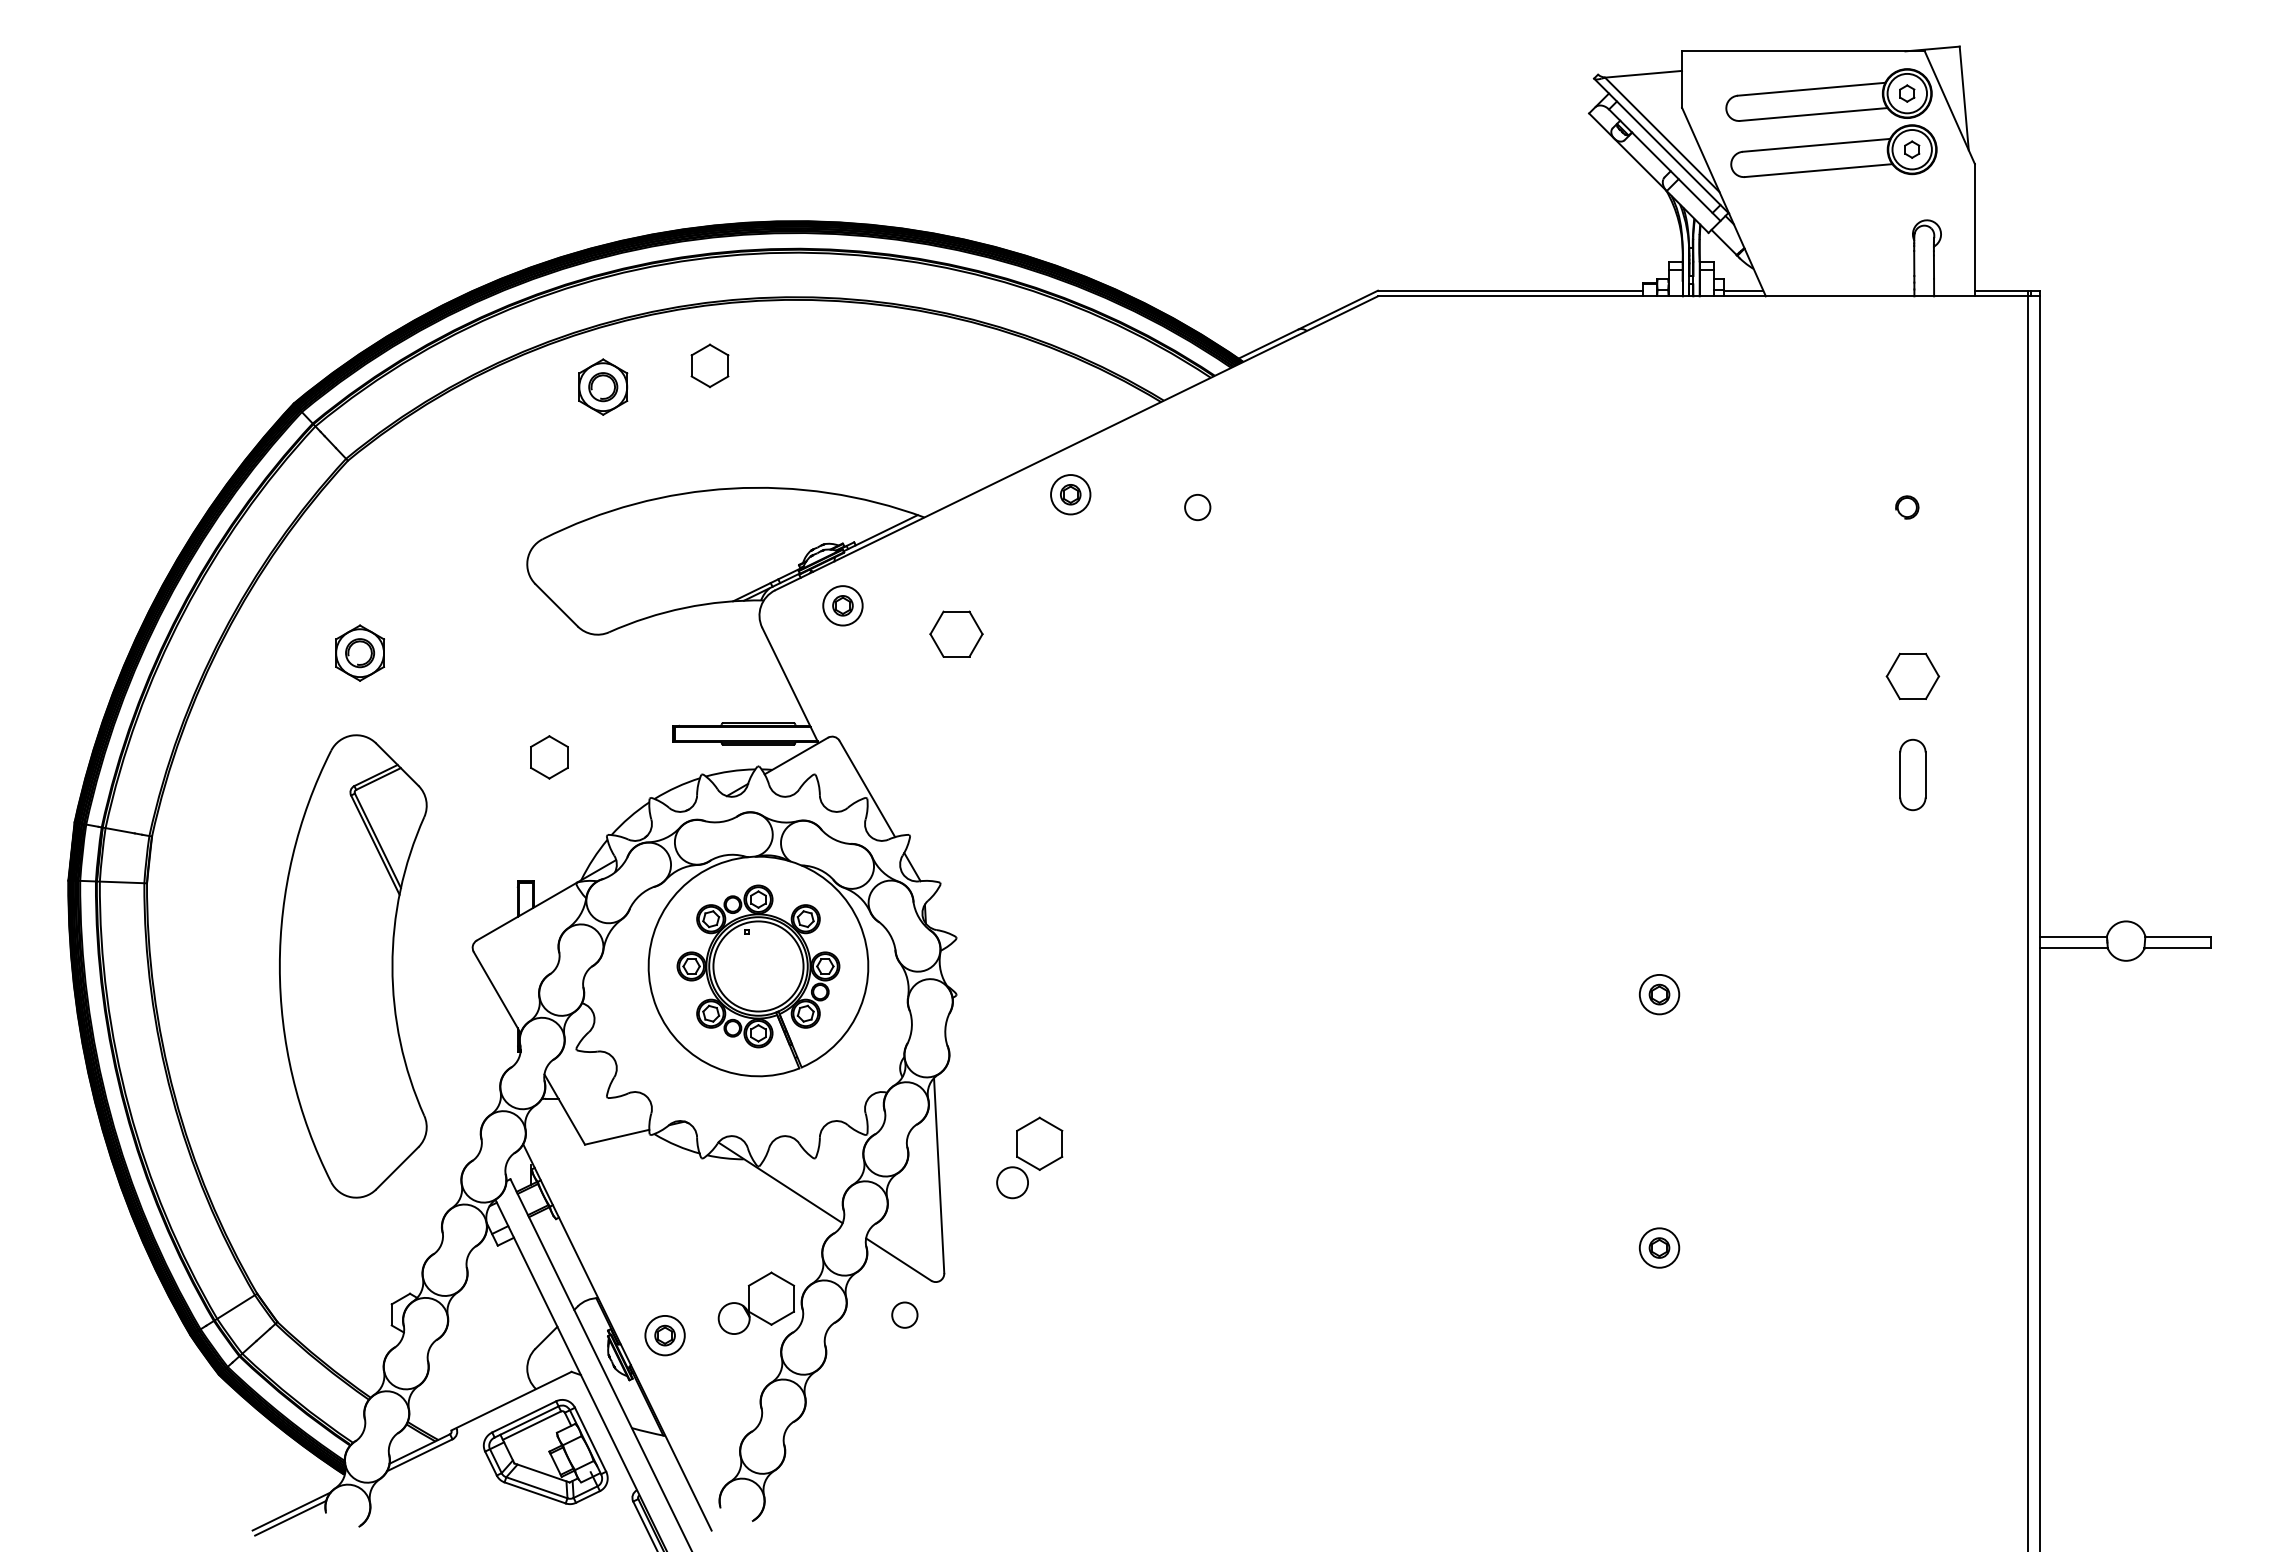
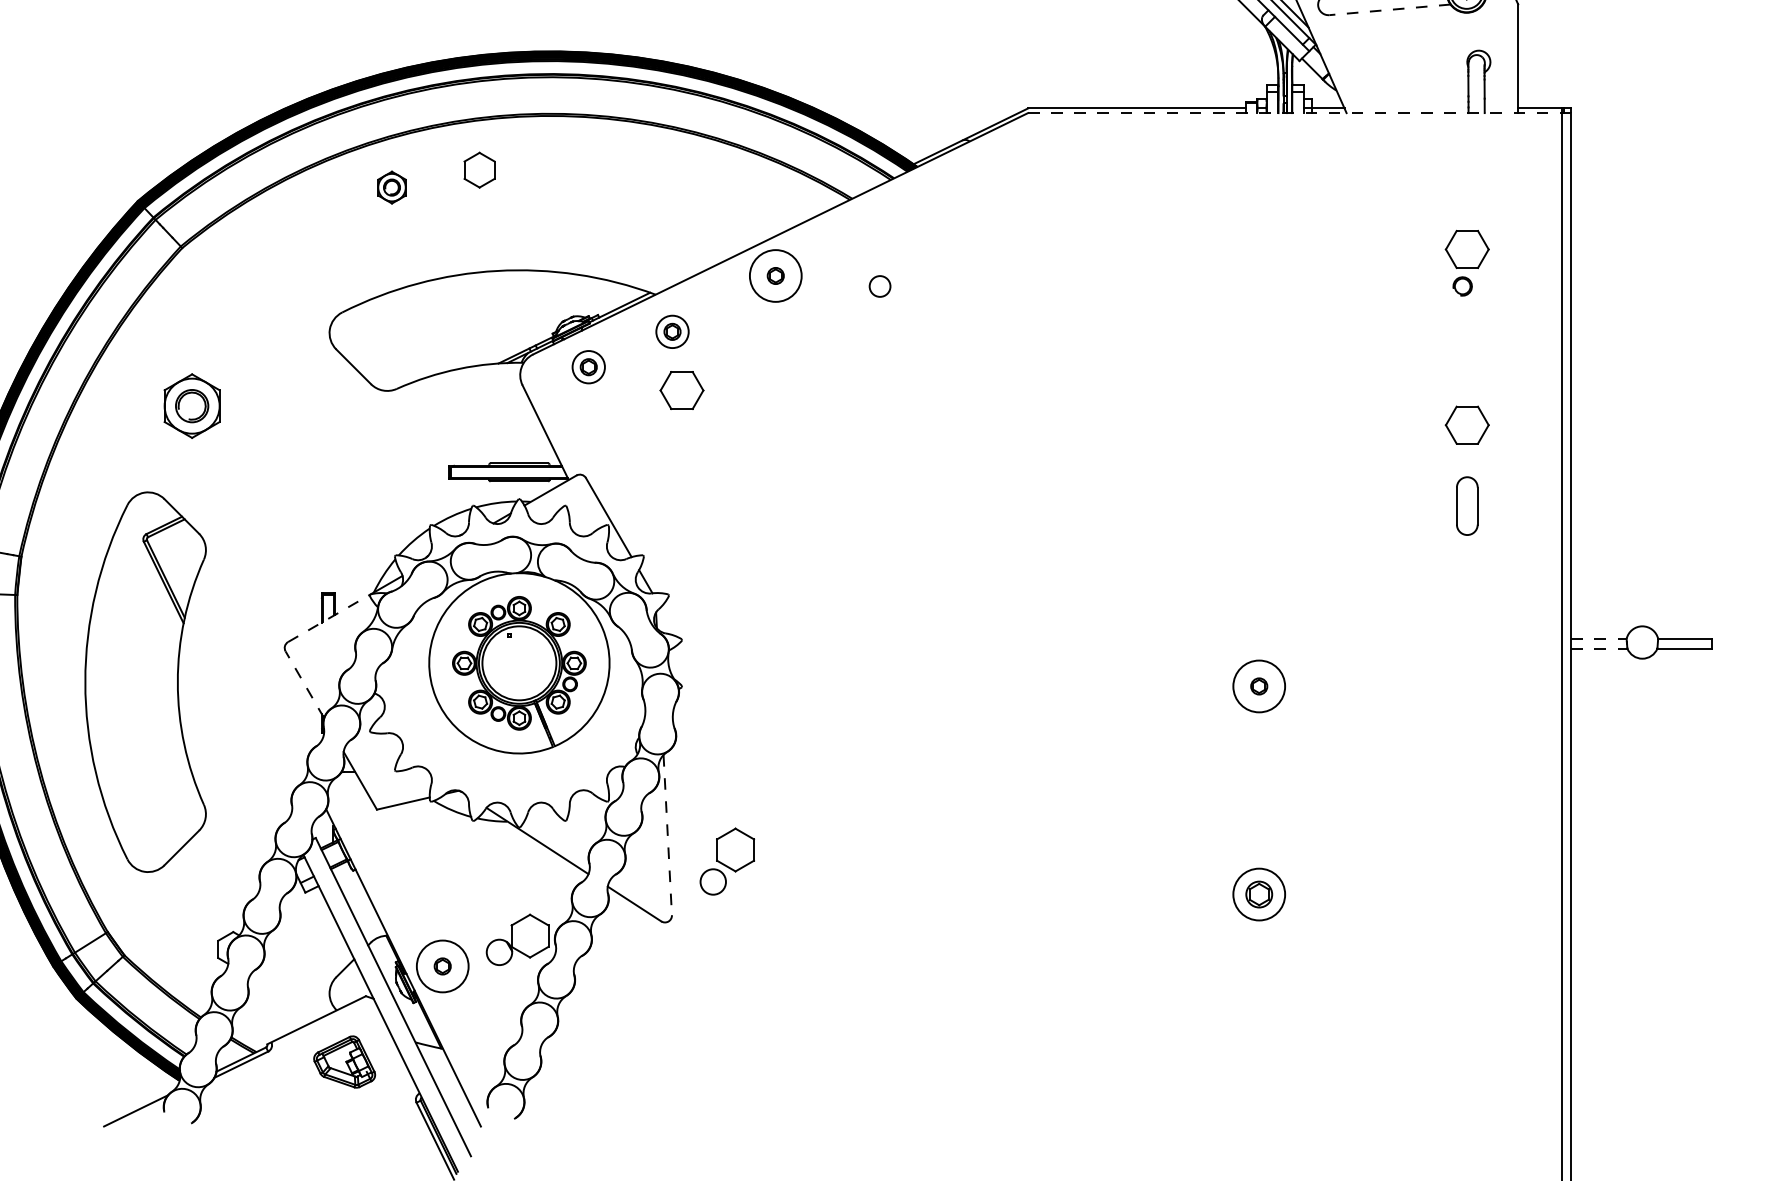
line: (1818, 170) -> (1389, 9), solid -> dashed
line: (1708, 296) -> (1299, 113), solid -> dashed
part: (603, 386) -> (392, 187), size x0.7
part: (1912, 461) -> (1466, 248), added
circle: (1070, 494) -> (775, 275), size x1.6
part: (944, 562) -> (672, 331), added
part: (360, 652) -> (192, 405), size x1.4
part: (549, 757) -> (347, 491), removed
line: (526, 911) -> (328, 618), solid -> dashed
line: (2073, 936) -> (1599, 638), solid -> dashed
line: (2074, 948) -> (1599, 648), solid -> dashed
part: (353, 966) -> (145, 682), moved
line: (497, 992) -> (305, 684), solid -> dashed
circle: (1659, 994) -> (1259, 686), size x1.6
part: (1029, 1157) -> (727, 861), moved
line: (939, 1175) -> (668, 834), solid -> dashed
part: (1659, 1247) -> (1259, 894), size x1.6
circle: (904, 1314) -> (639, 949), removed
circle: (664, 1335) -> (442, 966), size x1.6
part: (545, 1451) -> (344, 1061), size x0.6
line: (290, 1517) -> (135, 1115), removed

